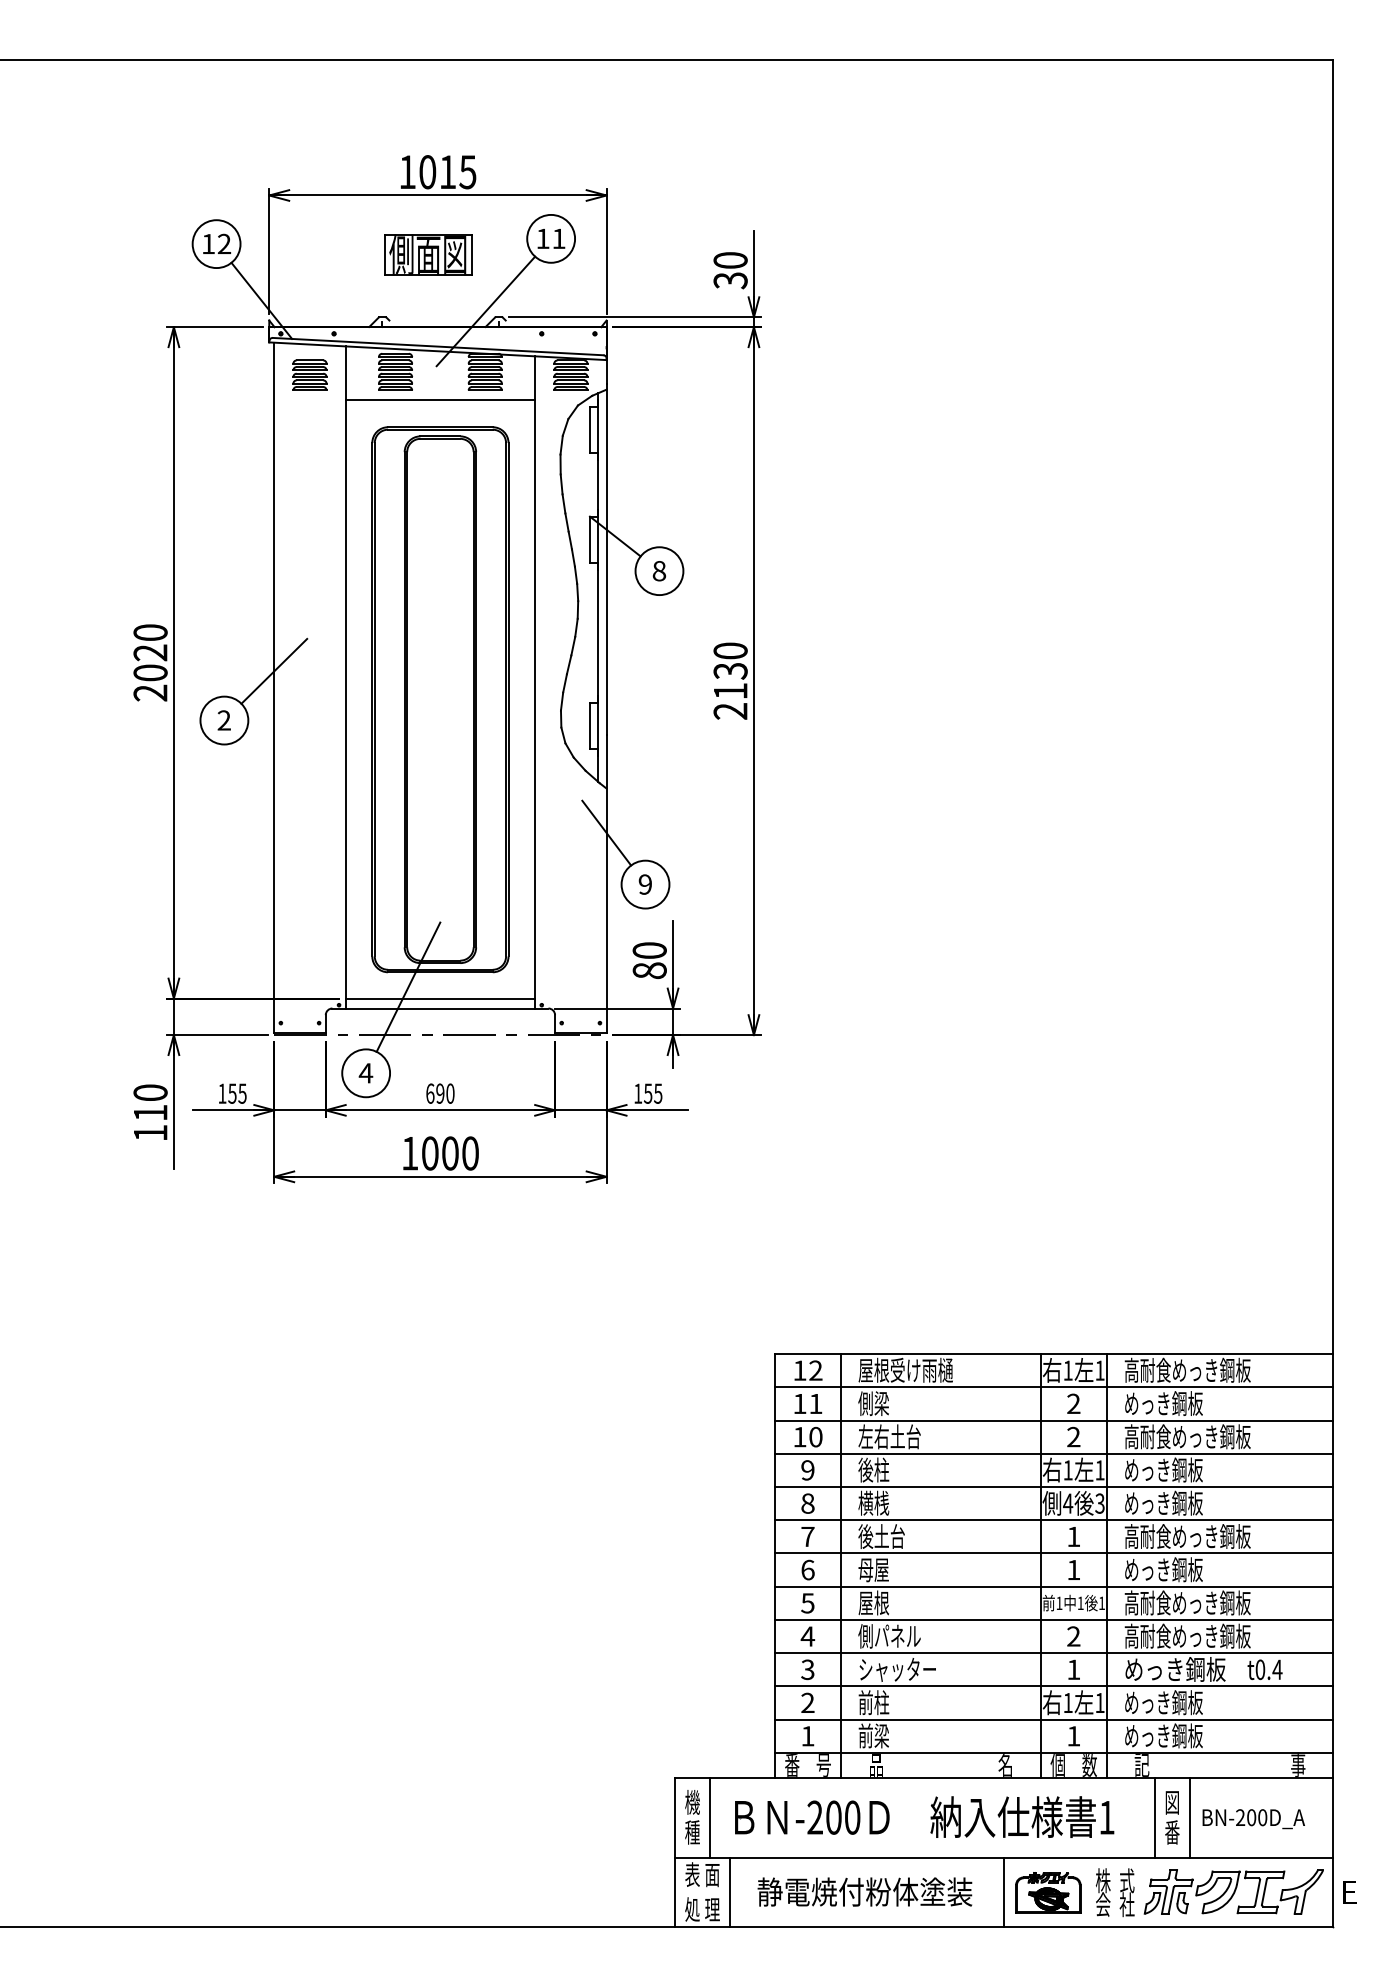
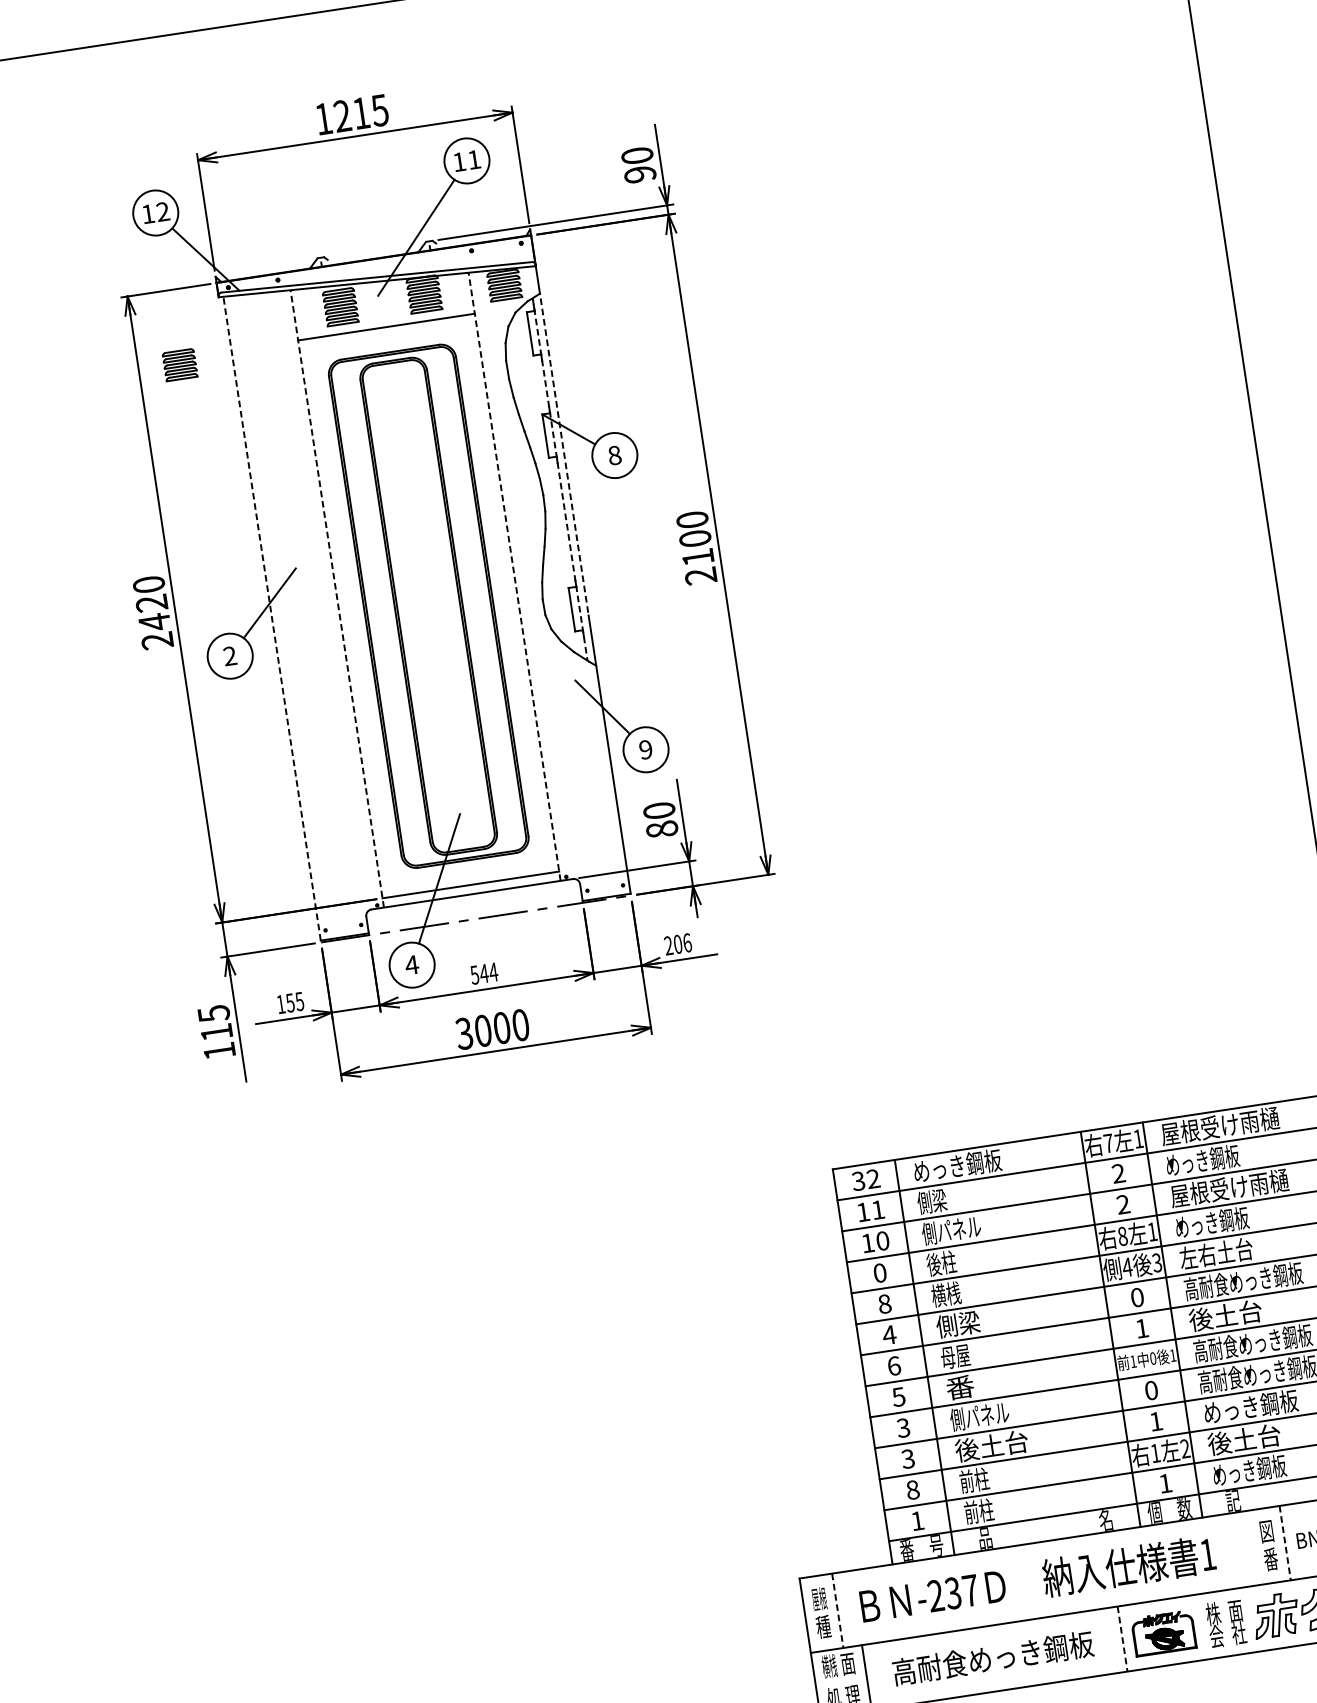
text: (427, 172) -> (342, 116), 1015 -> 1215
part: (428, 254) -> (354, 192), removed
text: (730, 280) -> (640, 174), 30 -> 90
part: (309, 374) -> (179, 364), moved
line: (606, 559) -> (563, 452), solid -> dashed
line: (598, 588) -> (560, 480), solid -> dashed
text: (730, 670) -> (695, 538), 2130 -> 2100
text: (150, 673) -> (154, 622), 2020 -> 2420
line: (345, 676) -> (336, 598), solid -> dashed
line: (535, 681) -> (514, 575), solid -> dashed
line: (274, 687) -> (272, 618), solid -> dashed
text: (150, 1092) -> (213, 1013), 110 -> 115
text: (440, 1093) -> (484, 973), 690 -> 544
text: (648, 1093) -> (678, 944), 155 -> 206
text: (409, 1153) -> (463, 1033), 1000 -> 3000
text: (905, 1369) -> (956, 1165), 屋根受け雨樋 -> めっき鋼板
text: (1187, 1369) -> (1219, 1125), 高耐食めっき鋼板 -> 屋根受け雨樋
text: (799, 1370) -> (858, 1181), 12 -> 32
text: (1067, 1370) -> (1108, 1143), 1 -> 7
text: (889, 1436) -> (951, 1230), 左右土台 -> 側パネル
text: (1187, 1436) -> (1229, 1187), 高耐食めっき鋼板 -> 屋根受け雨樋
text: (807, 1470) -> (879, 1273), 9 -> 0
text: (1067, 1470) -> (1122, 1236), 1 -> 8
text: (1163, 1502) -> (1216, 1252), めっき鋼板 -> 左右土台
text: (807, 1536) -> (889, 1334), 7 -> 4
text: (881, 1536) -> (958, 1324), 後土台 -> 側梁
text: (1073, 1536) -> (1137, 1297), 1 -> 0
text: (1163, 1569) -> (1225, 1315), めっき鋼板 -> 後土台
text: (873, 1602) -> (959, 1387), 屋根 -> 番
text: (1080, 1603) -> (1153, 1358), 1 -> 0
text: (807, 1636) -> (903, 1428), 4 -> 3
text: (1073, 1636) -> (1151, 1390), 2 -> 0
text: (897, 1669) -> (991, 1446), シャッター -> 後土台
text: (807, 1702) -> (912, 1489), 2 -> 8
text: (1099, 1702) -> (1184, 1448), 1 -> 2
text: (1163, 1702) -> (1244, 1439), めっき鋼板 -> 後土台
text: (881, 1735) -> (986, 1509), 前梁 -> 前柱
text: (692, 1802) -> (819, 1599), 機 -> 屋根
line: (710, 1817) -> (838, 1610), solid -> dashed
text: (842, 1817) -> (961, 1591), -200 -> -237
line: (1154, 1817) -> (1252, 1547), removed
line: (1189, 1817) -> (1284, 1542), solid -> dashed
text: (692, 1874) -> (829, 1666), 表 -> 横桟
text: (1127, 1880) -> (1235, 1610), 式 -> 面
text: (864, 1891) -> (992, 1657), 静電焼付粉体塗装 -> 高耐食めっき鋼板
line: (1004, 1892) -> (1122, 1639), solid -> dashed

